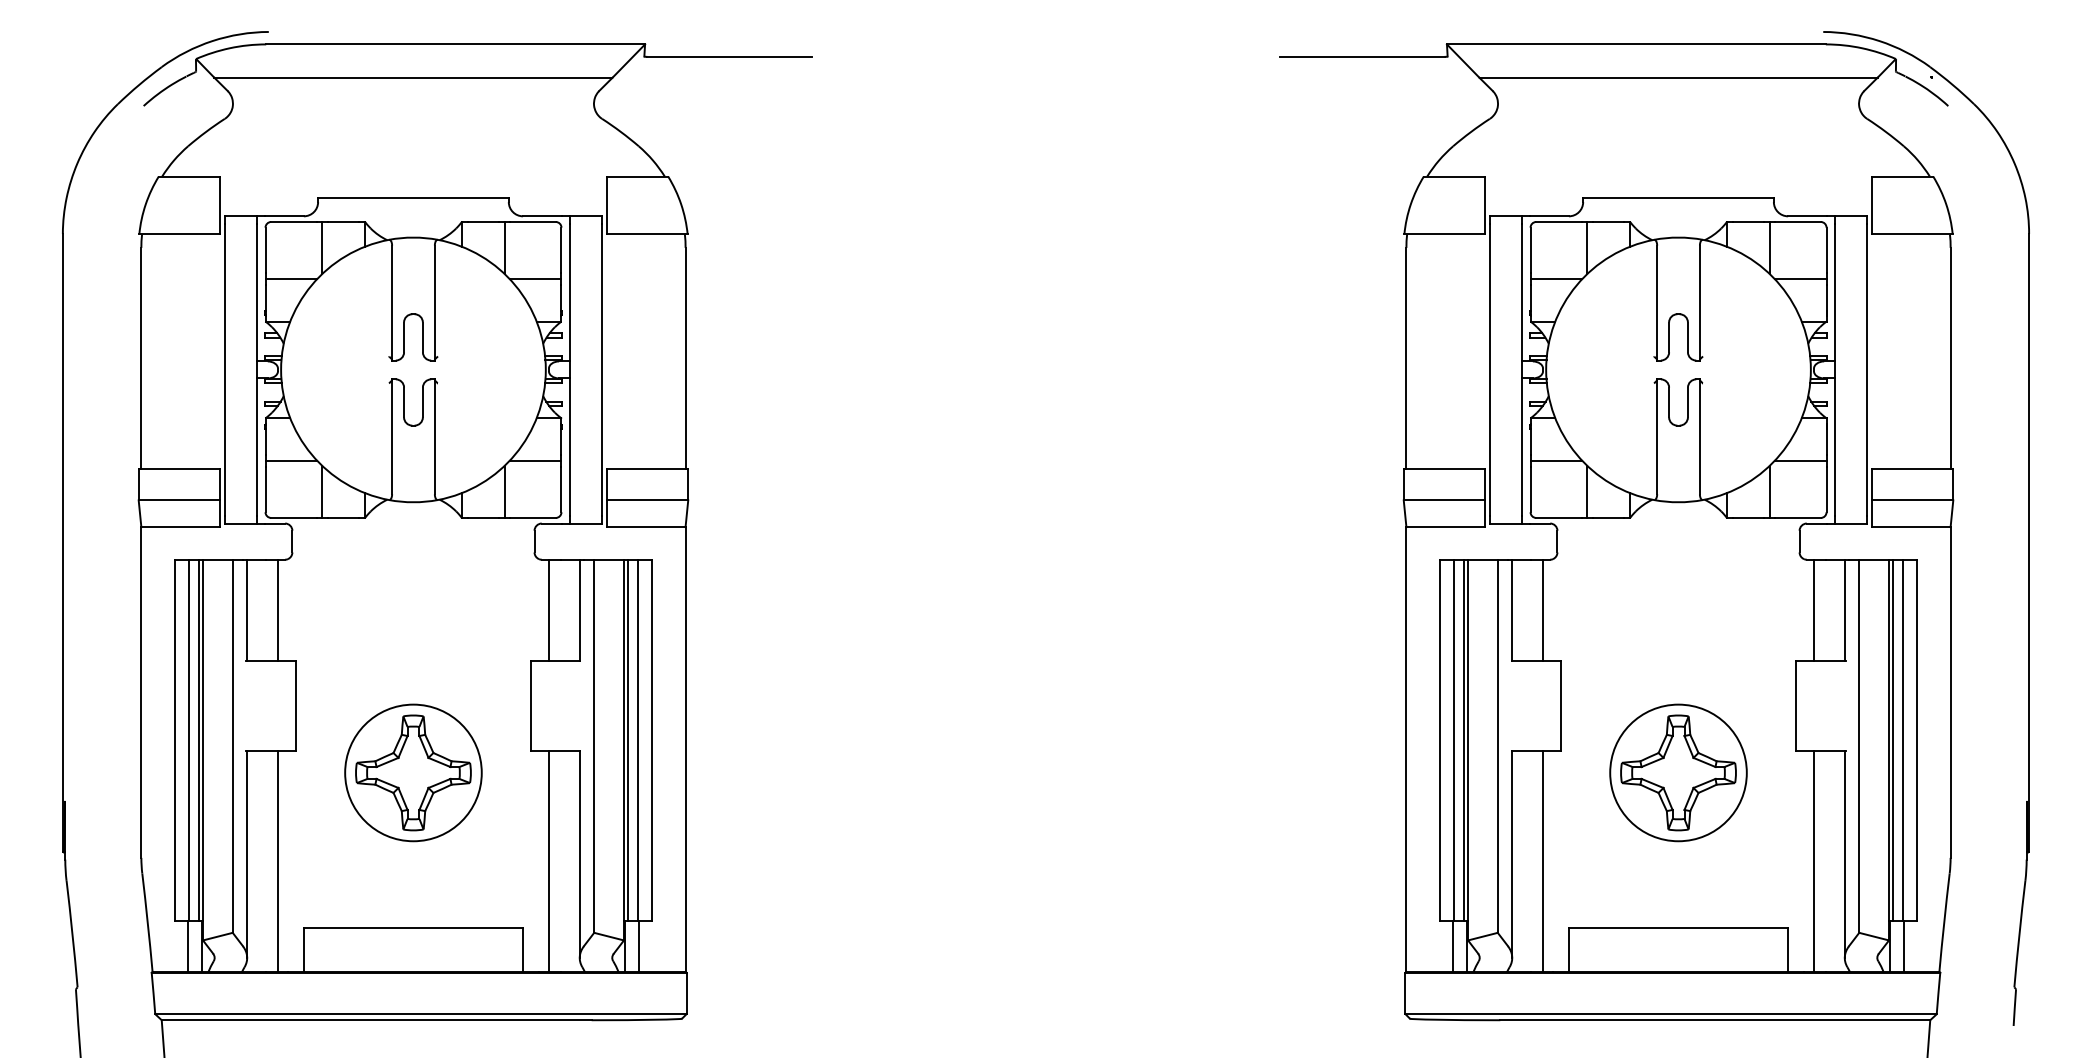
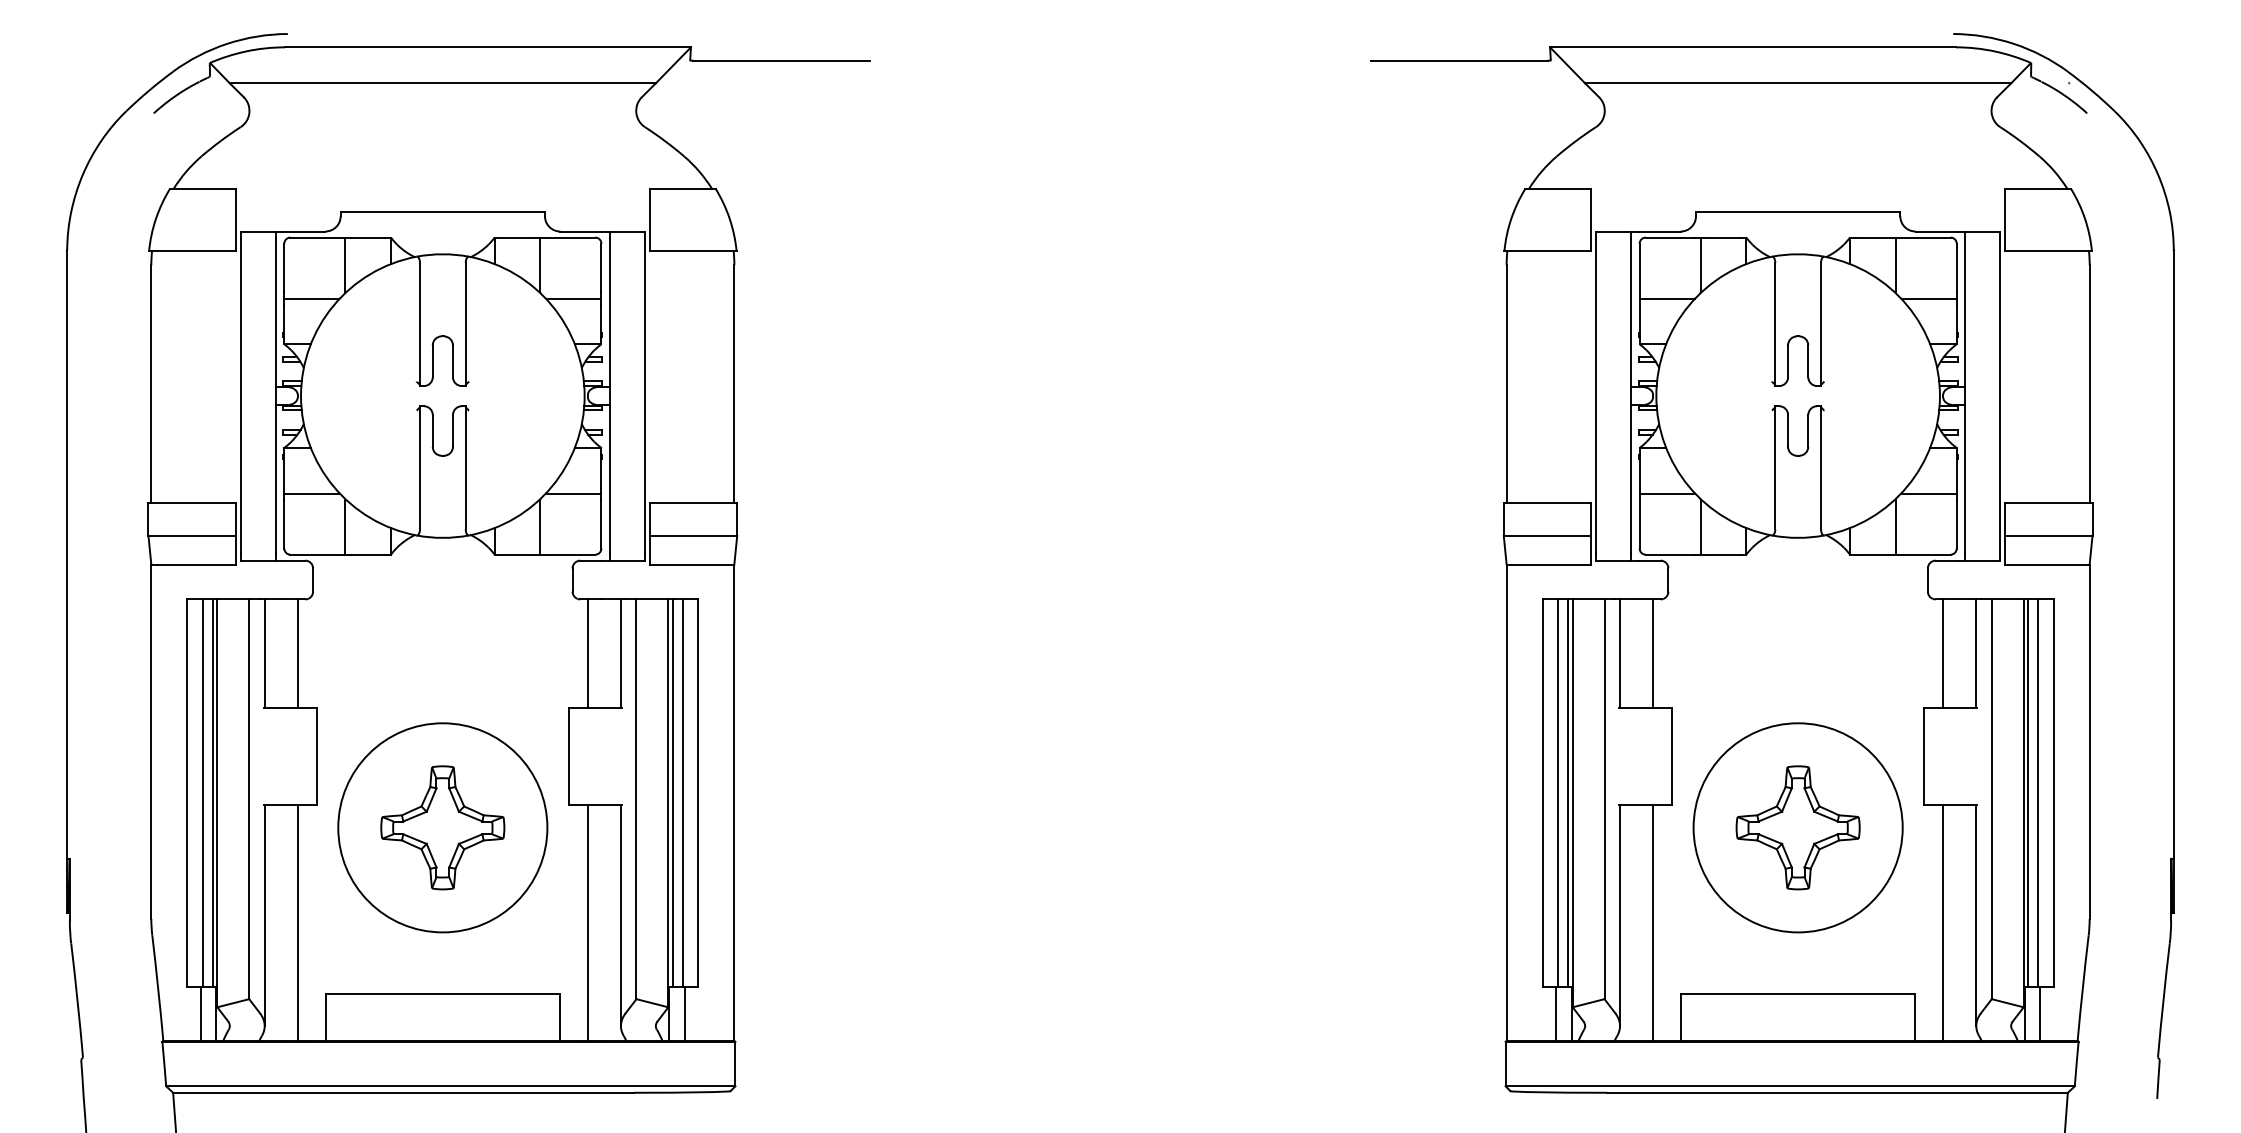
circle: (413, 772) -> (442, 827), size x1.43
circle: (1677, 772) -> (1797, 827), size x1.43

